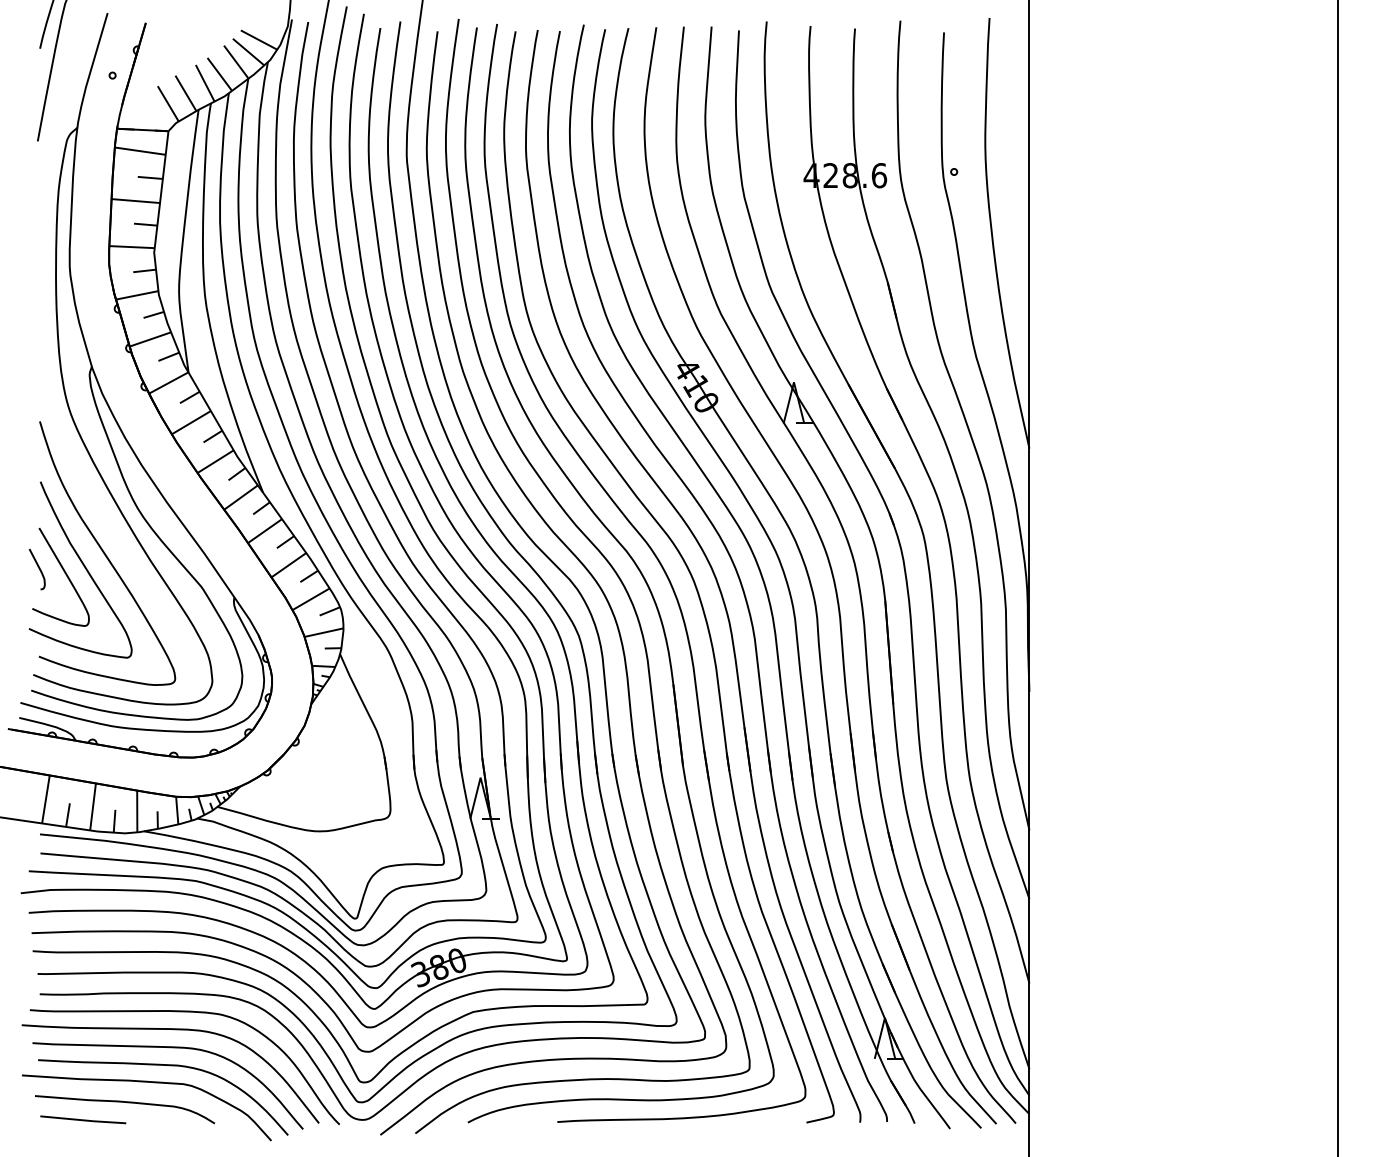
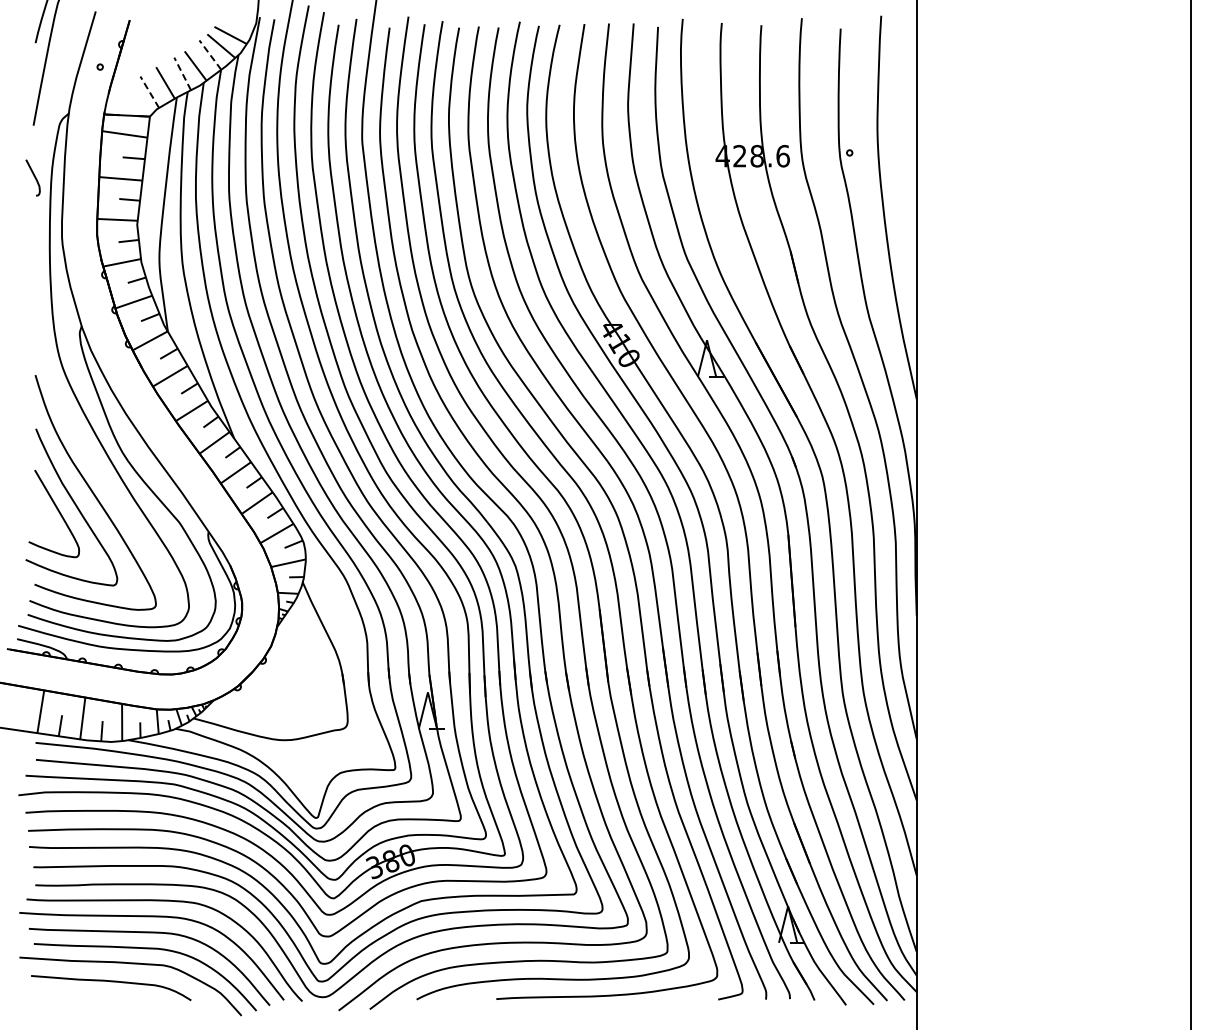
line: (236, 61) -> (210, 54), solid -> dashed
line: (205, 82) -> (182, 73), solid -> dashed
line: (167, 102) -> (149, 91), solid -> dashed
curve: (37, 567) -> (33, 176), moved
line: (82, 1120) -> (73, 997), removed

